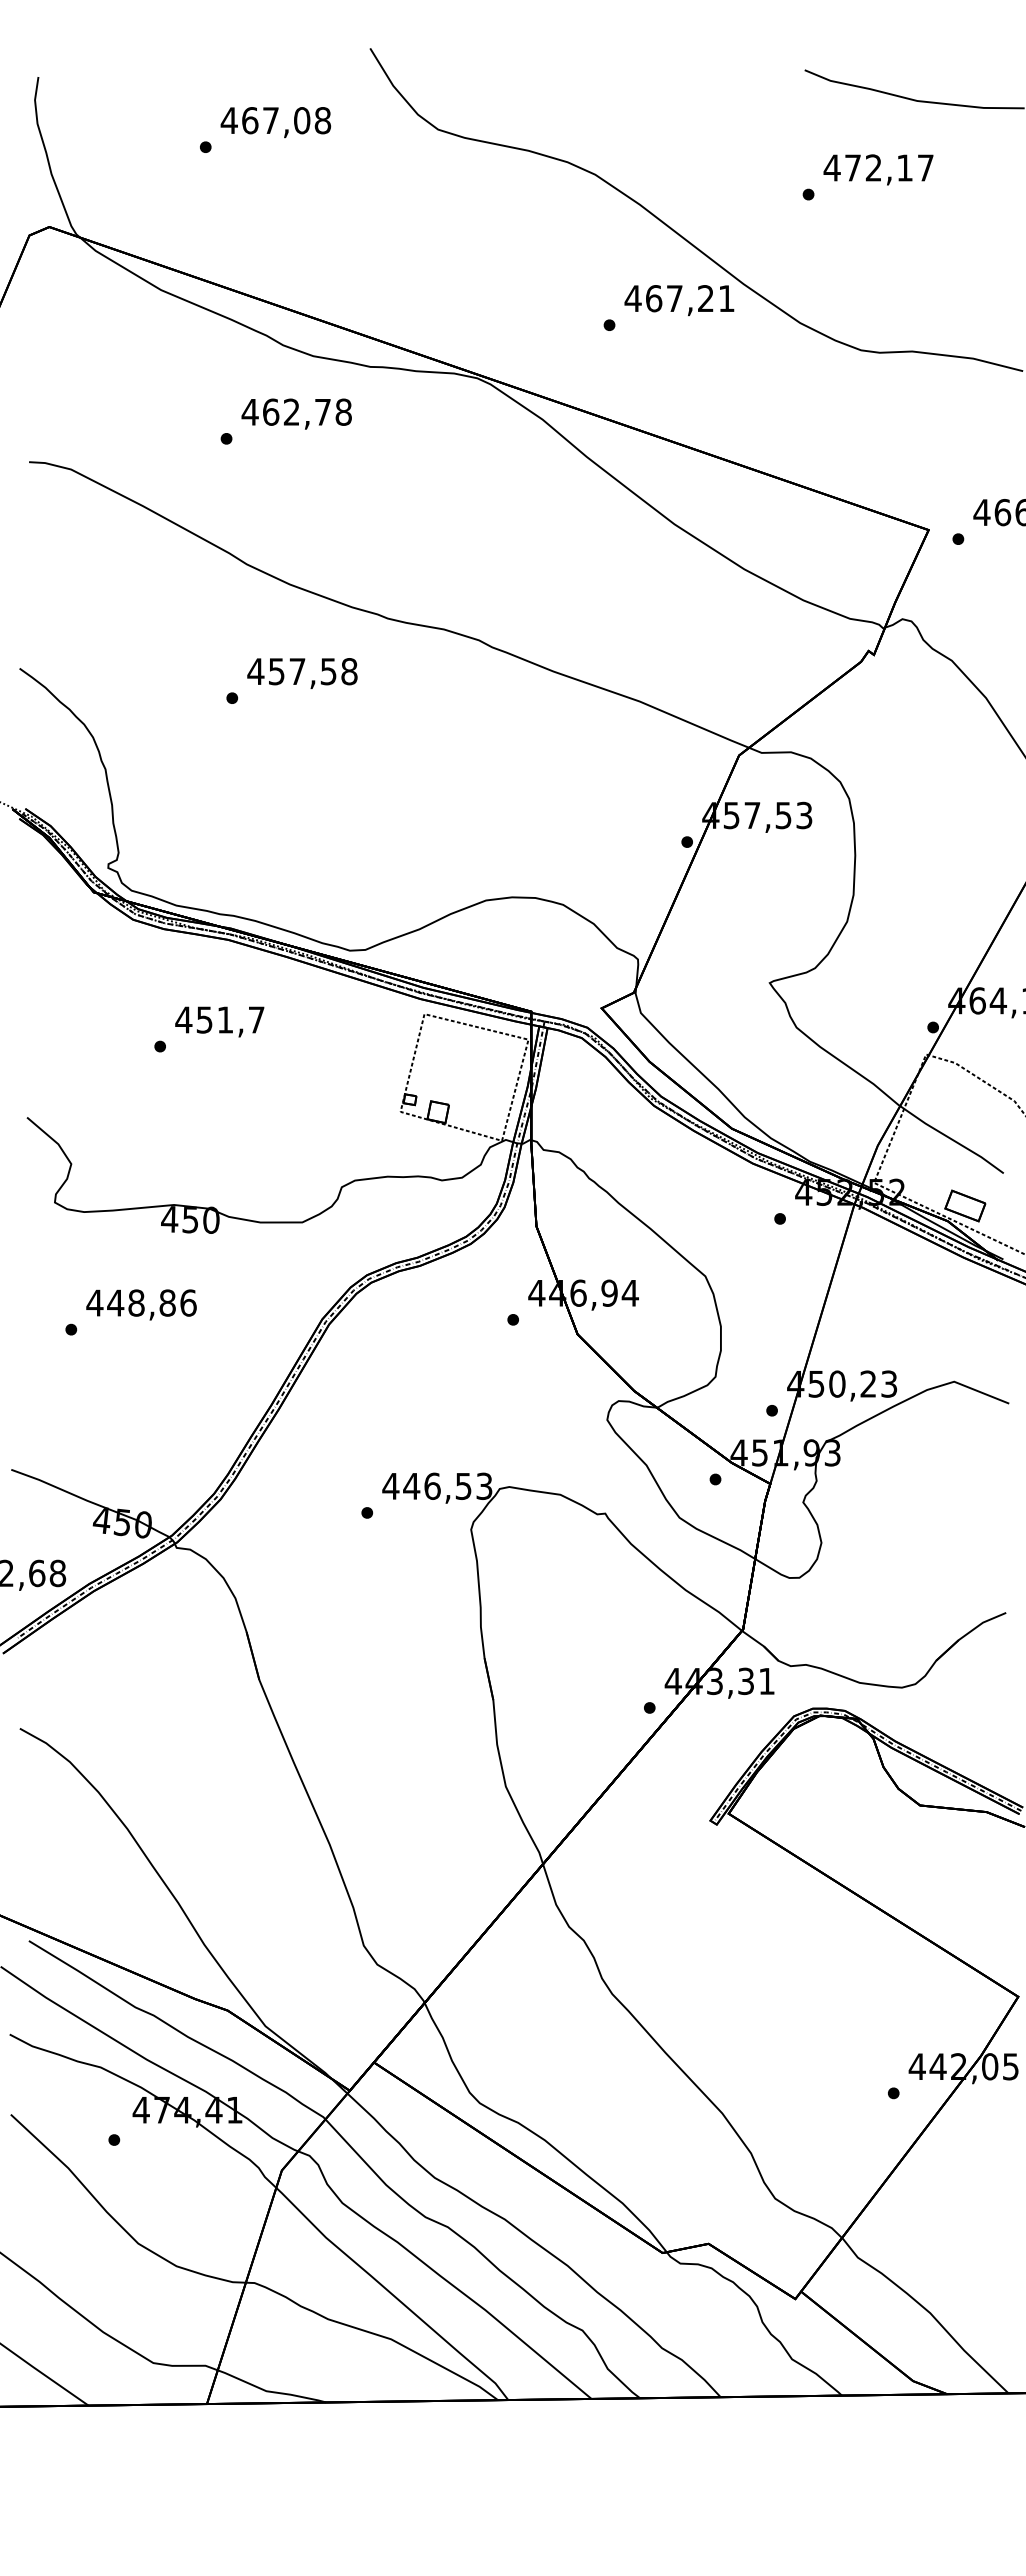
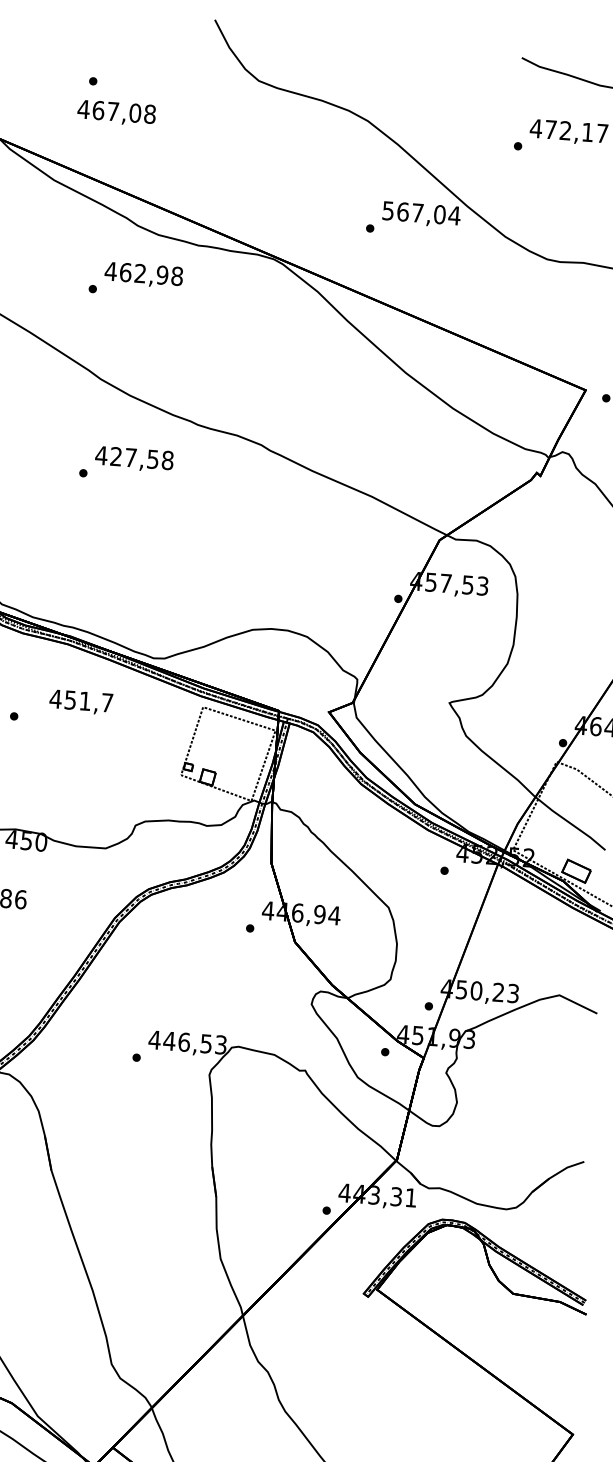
text: (275, 122) -> (116, 113), moved
text: (679, 298) -> (421, 213), 467,21 -> 567,04
text: (322, 411) -> (162, 274), 462,78 -> 462,98
text: (276, 671) -> (116, 456), 457,58 -> 427,58
text: (219, 1021) -> (80, 702), moved

